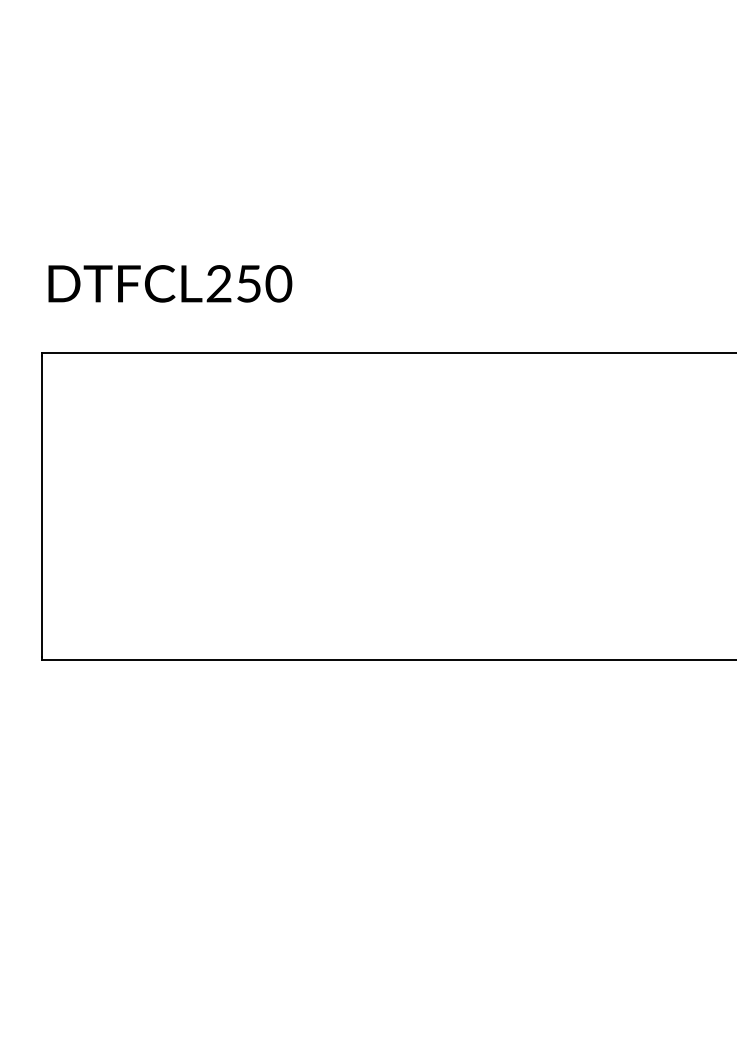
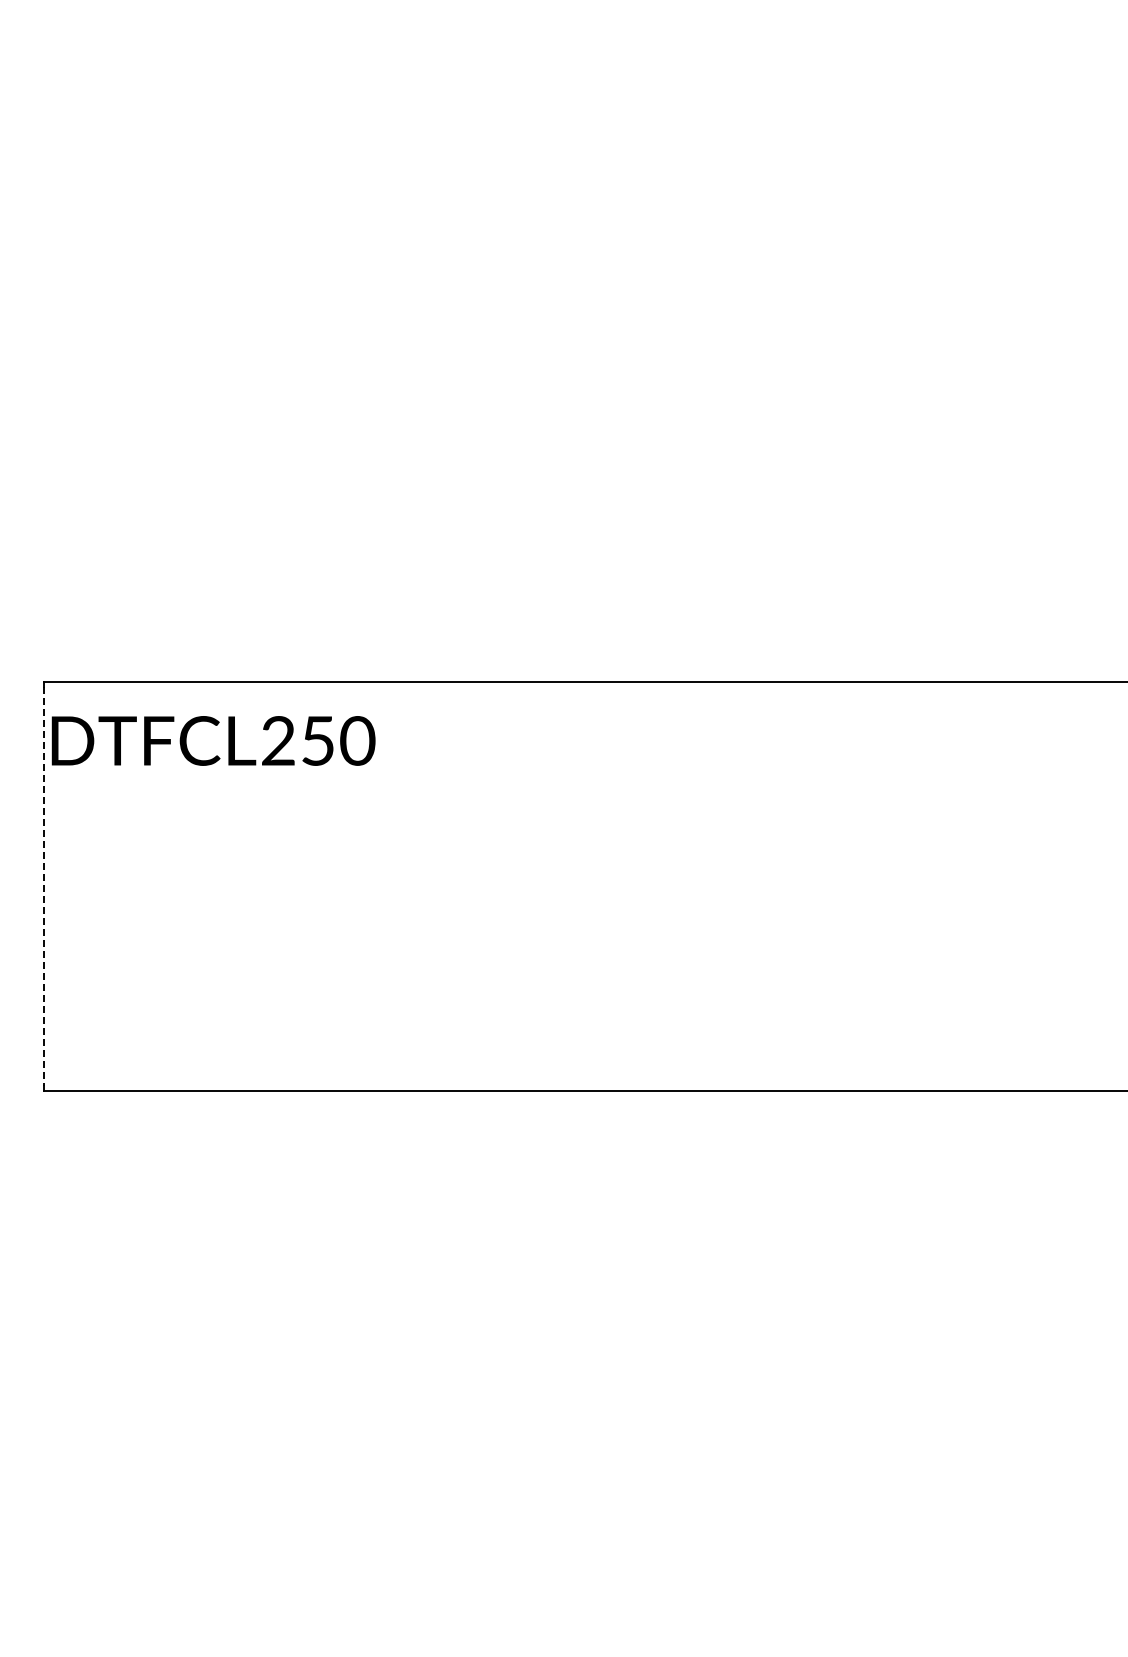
text: (170, 283) -> (213, 740), moved
line: (42, 506) -> (43, 886), solid -> dashed

